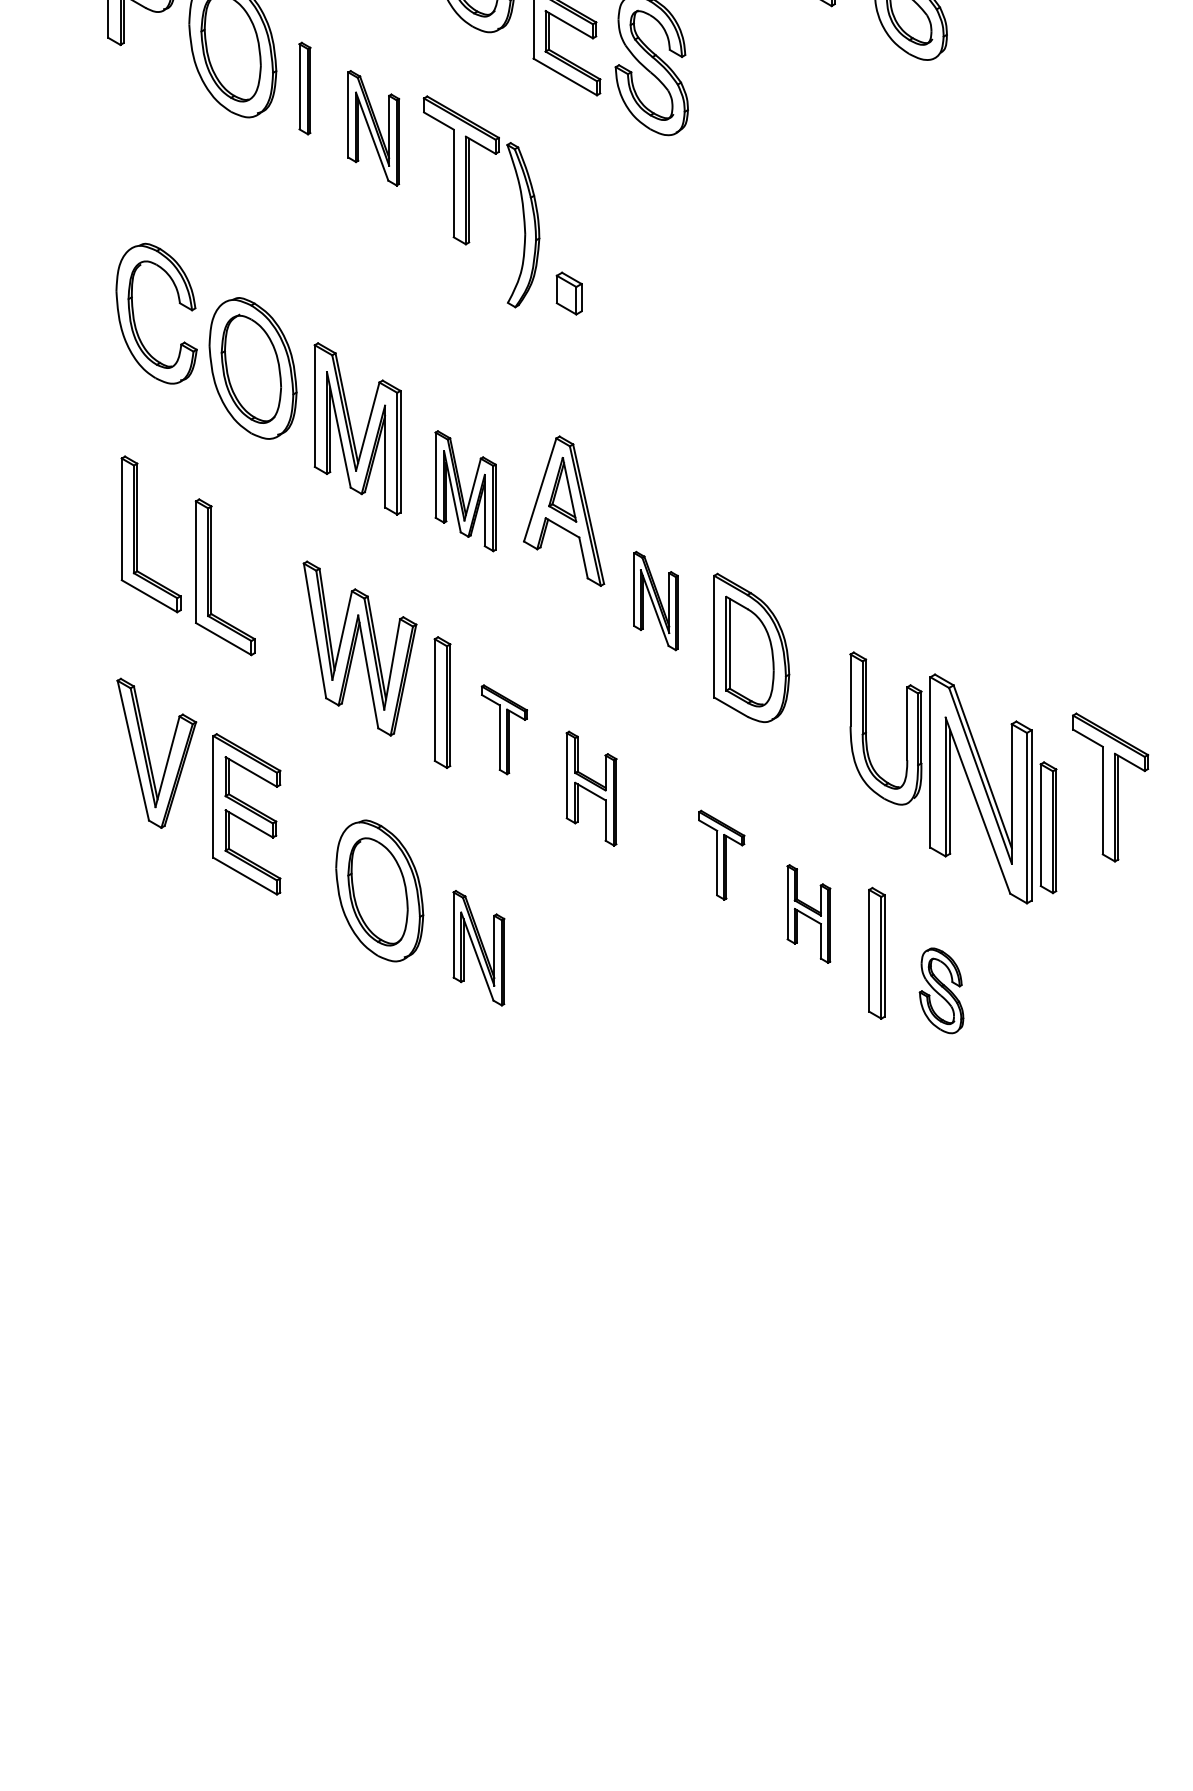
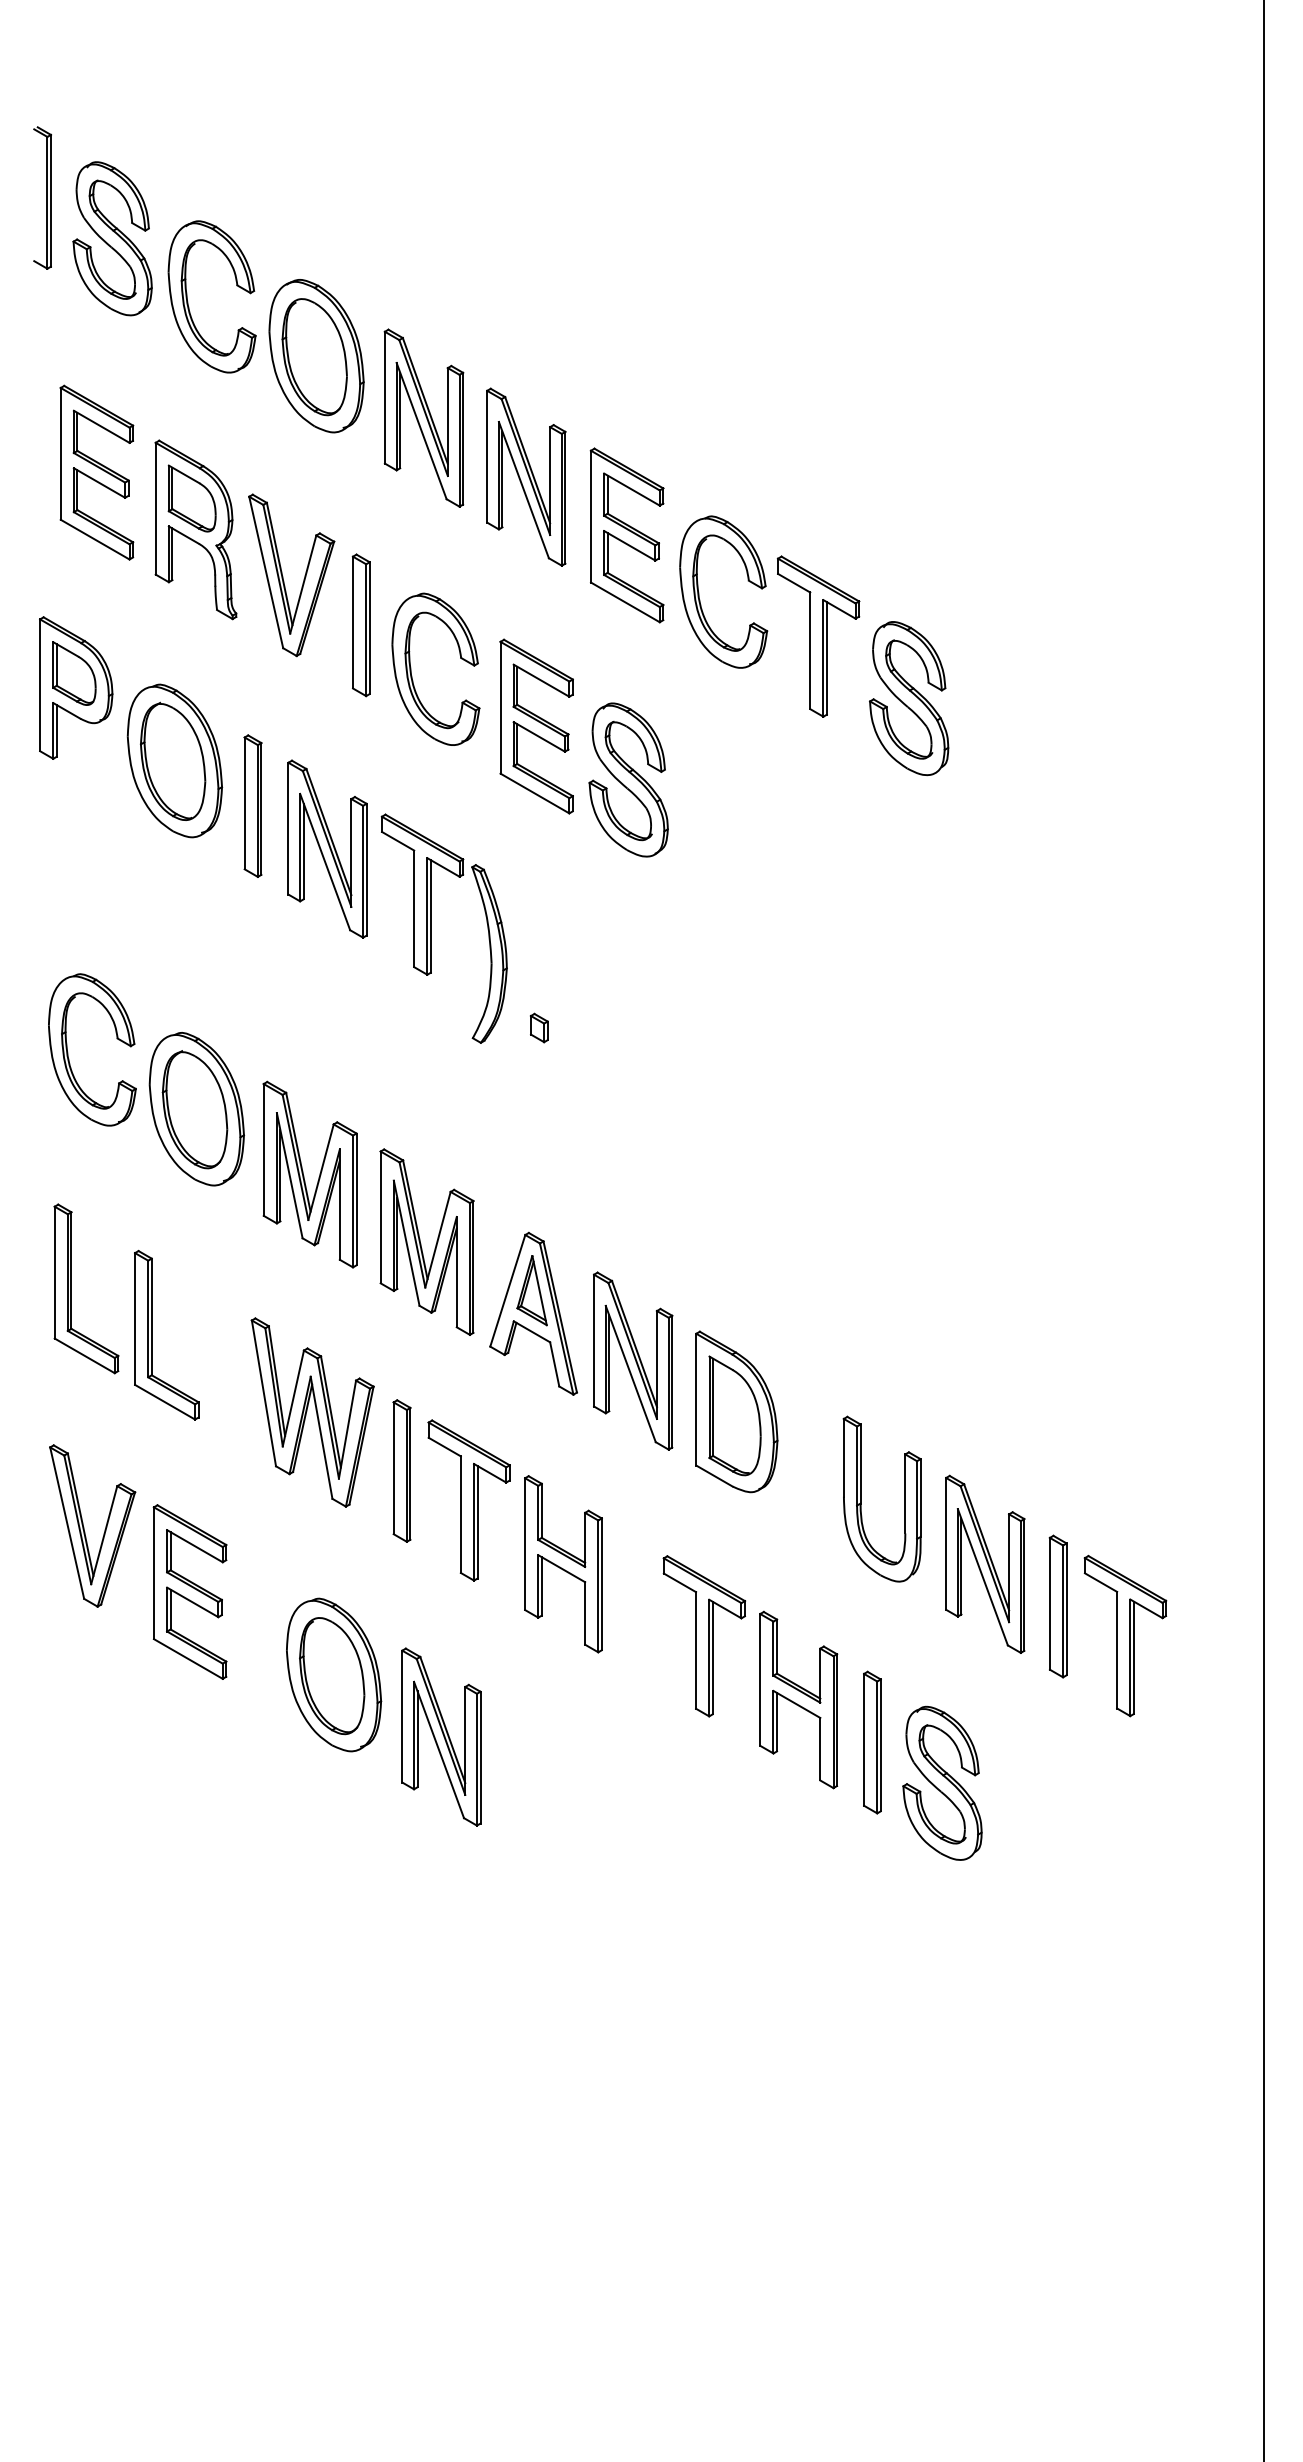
part: (304, 88) -> (252, 805), size x1.43
part: (373, 127) -> (327, 848), size x1.43
part: (569, 293) -> (539, 1027), size x0.62
part: (465, 490) -> (426, 1241), size x1.43
part: (563, 510) -> (533, 1313), moved
part: (656, 600) -> (633, 1360), size x1.67
part: (503, 729) -> (468, 1500), size x1.67
part: (981, 787) -> (985, 1563), size x0.71
part: (1110, 787) -> (1125, 1635), moved
part: (591, 788) -> (563, 1564), size x1.43
part: (721, 855) -> (704, 1636), size x1.67
part: (808, 913) -> (798, 1699), size x1.67
part: (478, 947) -> (441, 1736), size x1.43
part: (941, 990) -> (942, 1782), size x1.67

